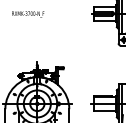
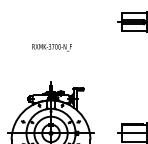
text: (28, 14) -> (52, 47), moved

